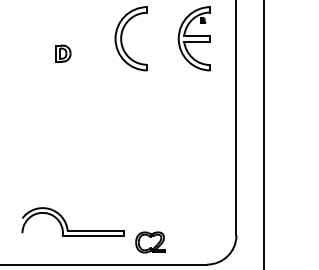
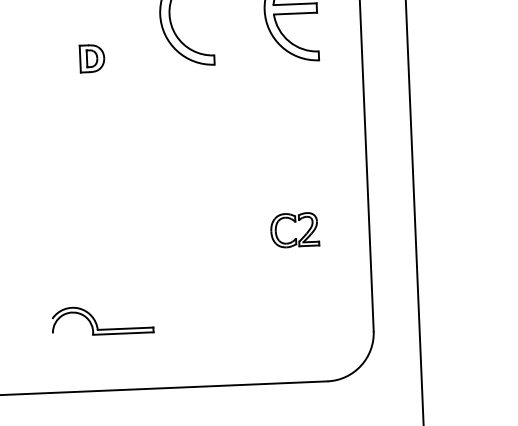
part: (63, 53) -> (92, 58), moved
part: (72, 221) -> (101, 319), size x0.6
part: (150, 242) -> (295, 230), moved

